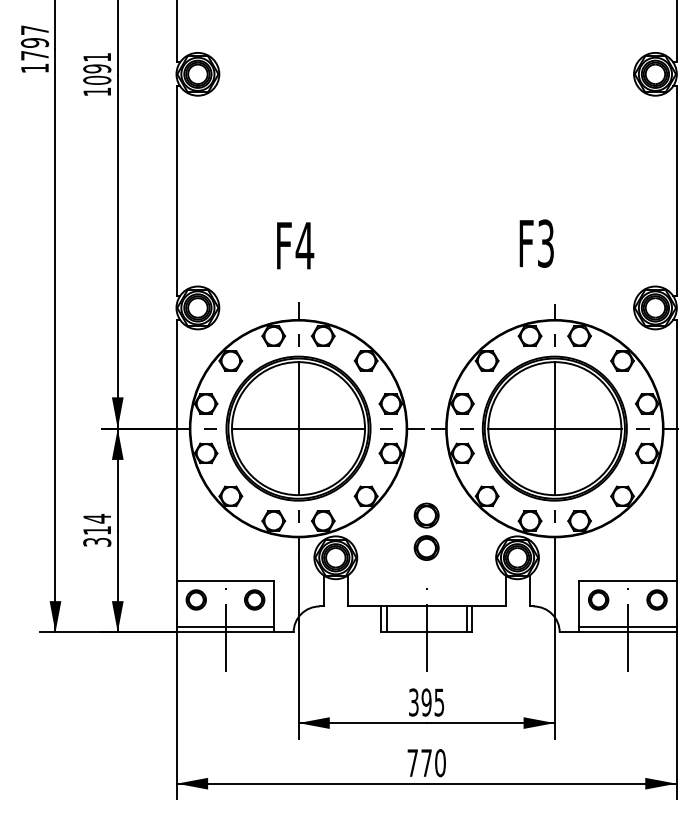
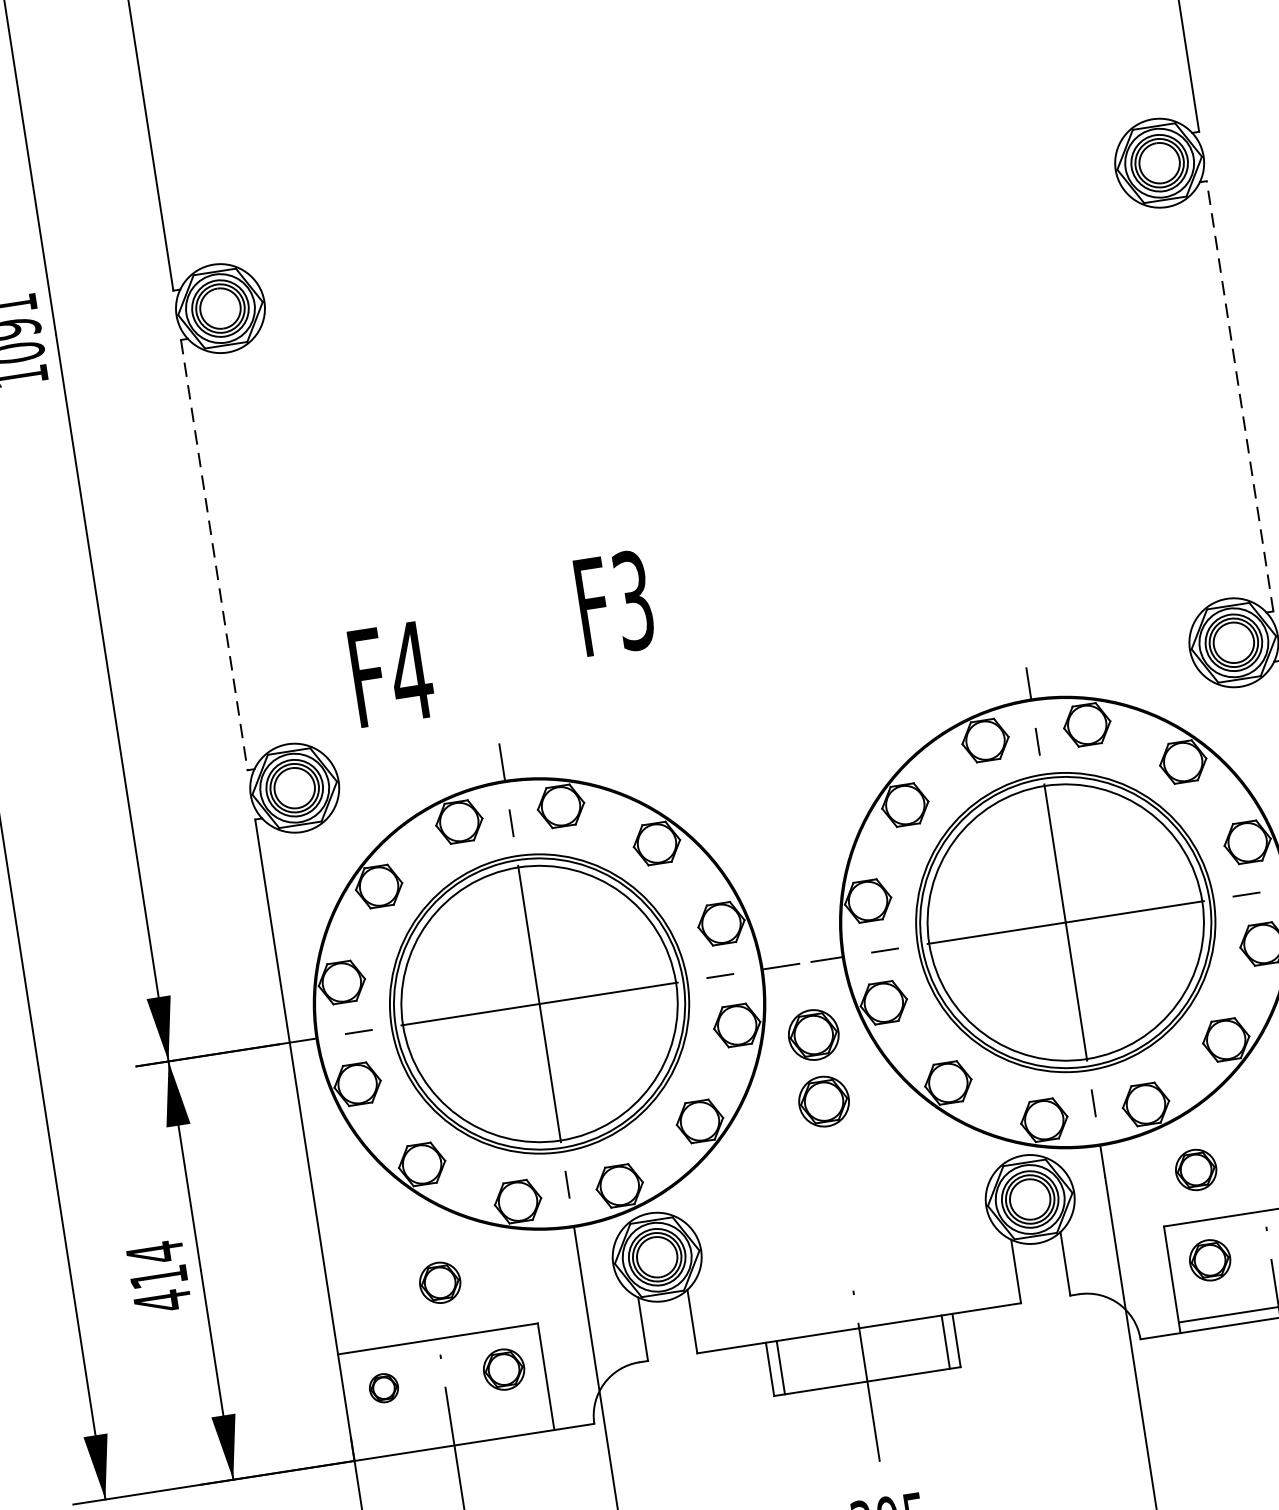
line: (176, 191) -> (213, 555), solid -> dashed
line: (676, 191) -> (1240, 397), solid -> dashed
text: (536, 243) -> (614, 603), moved
text: (295, 245) -> (391, 673), moved
part: (426, 531) -> (818, 1067), moved
text: (97, 542) -> (163, 1301), 314 -> 414
part: (230, 553) -> (439, 1281), added
part: (598, 555) -> (1195, 1169), added
part: (195, 599) -> (382, 1387), size x0.7
line: (225, 627) -> (452, 1435), removed

